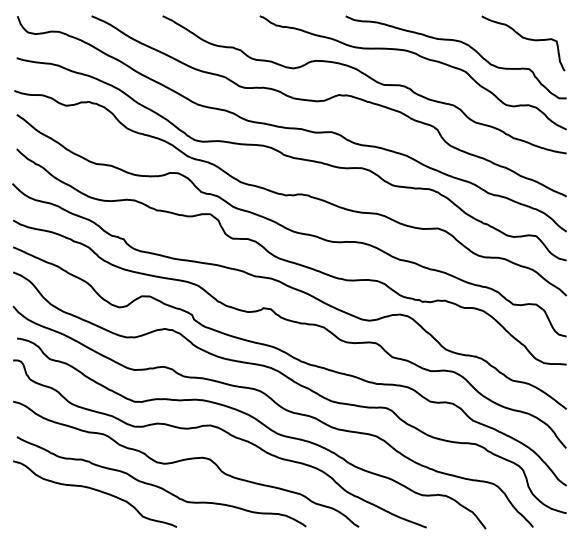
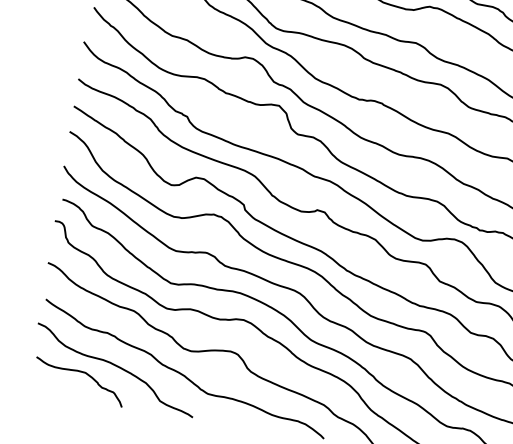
curve: (65, 502) -> (84, 373), added

